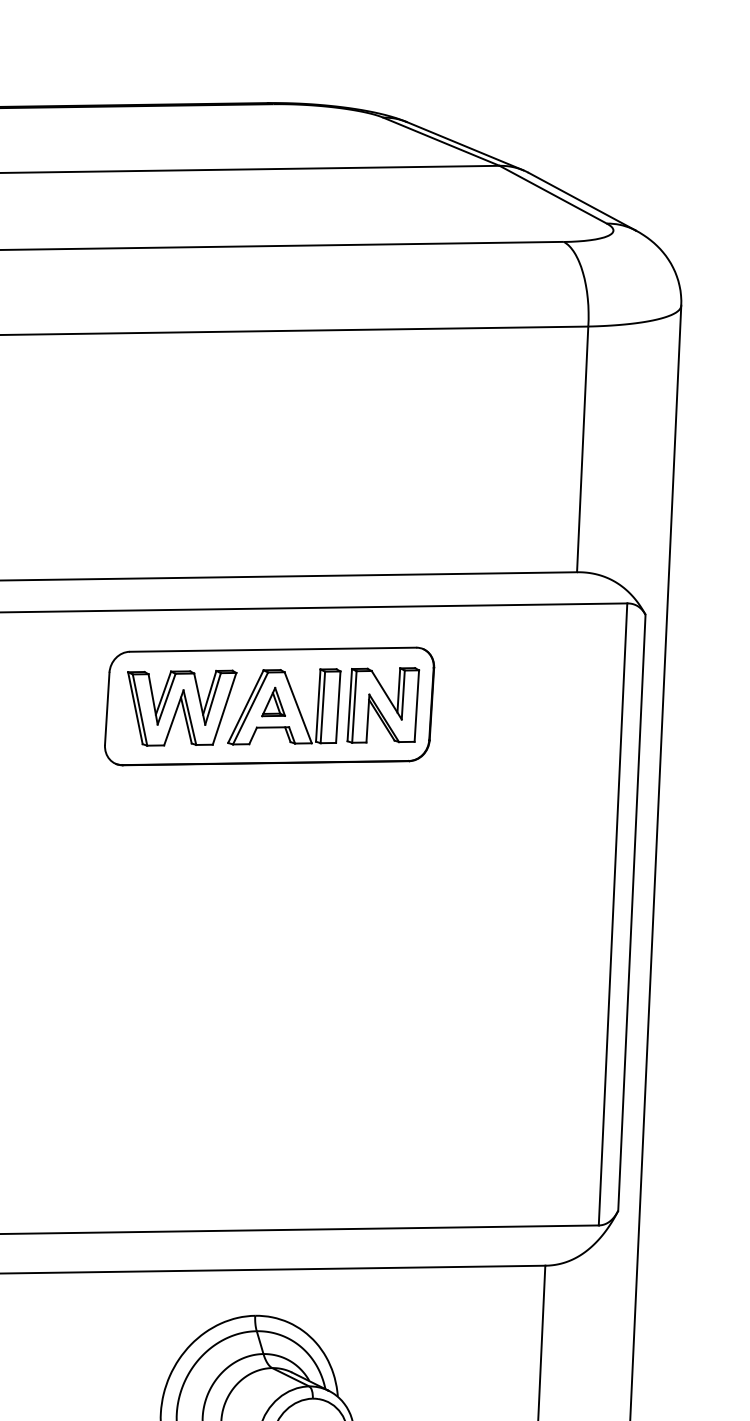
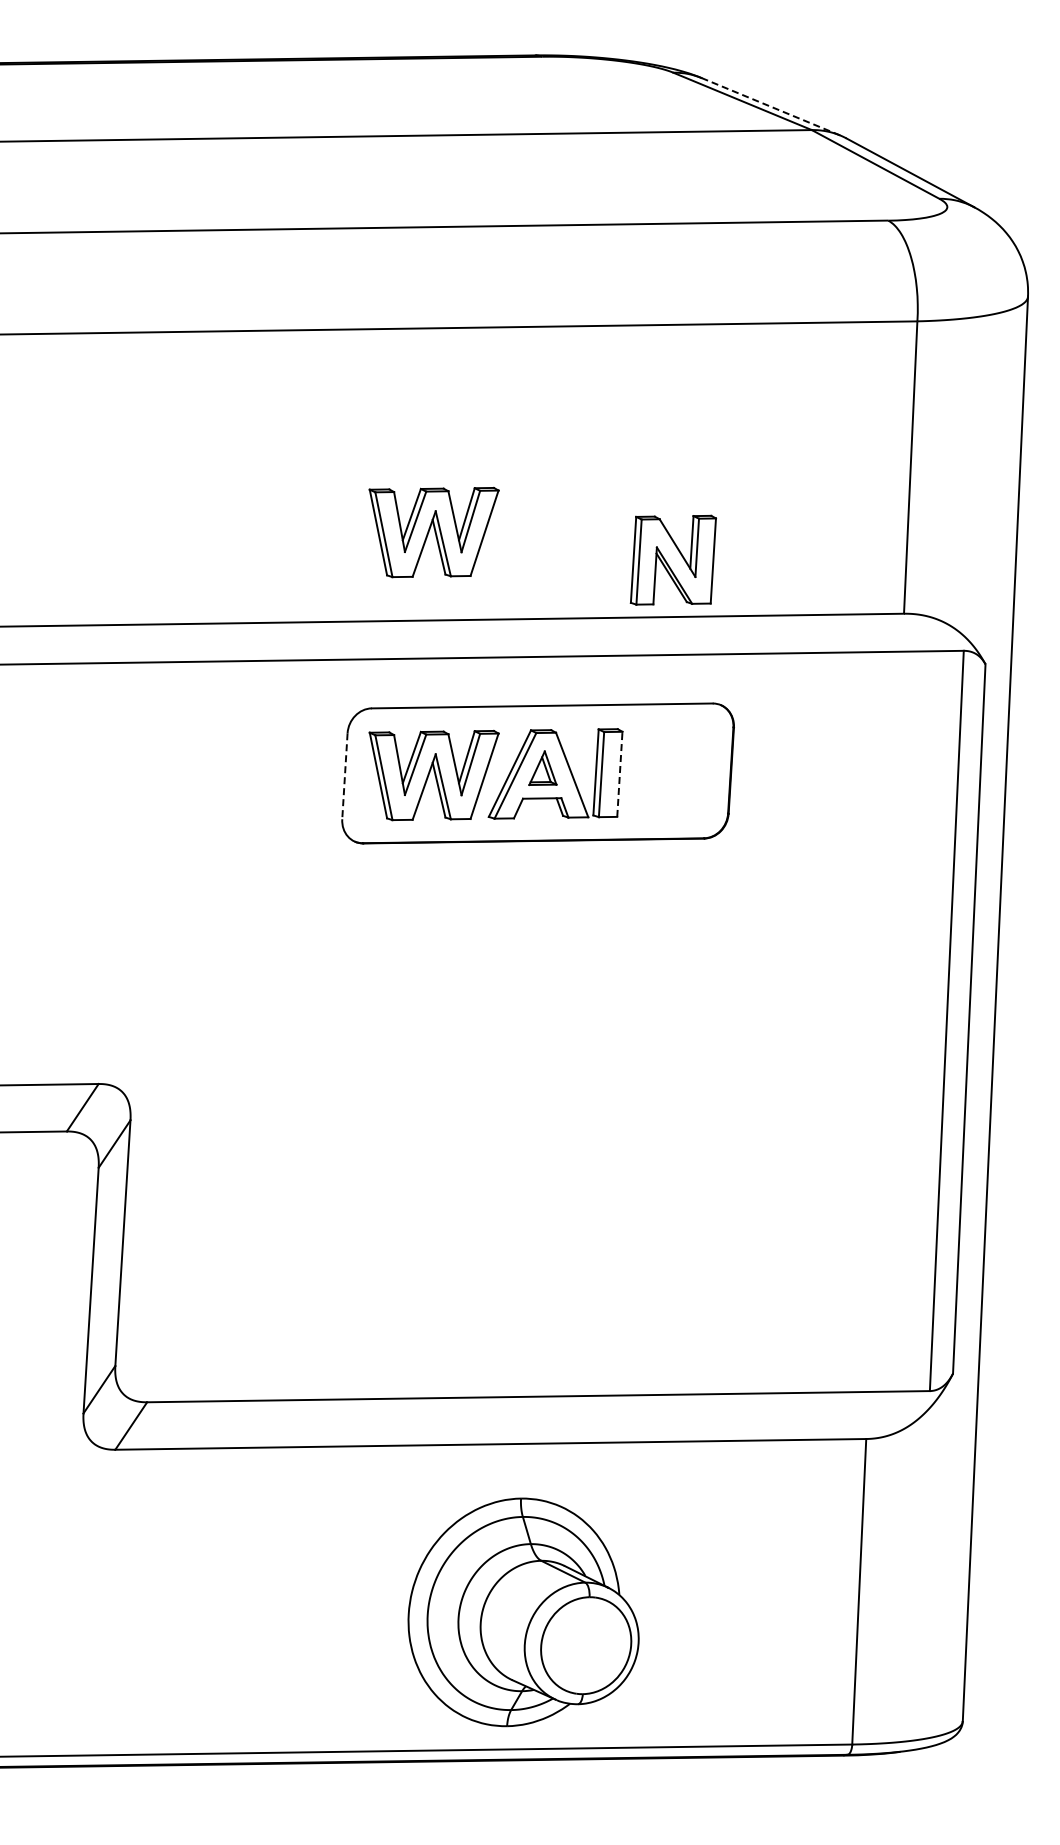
line: (464, 146) -> (770, 106), solid -> dashed
part: (181, 503) -> (433, 532), added
part: (382, 704) -> (672, 559), moved
line: (337, 707) -> (619, 774), solid -> dashed
line: (106, 709) -> (344, 776), solid -> dashed

